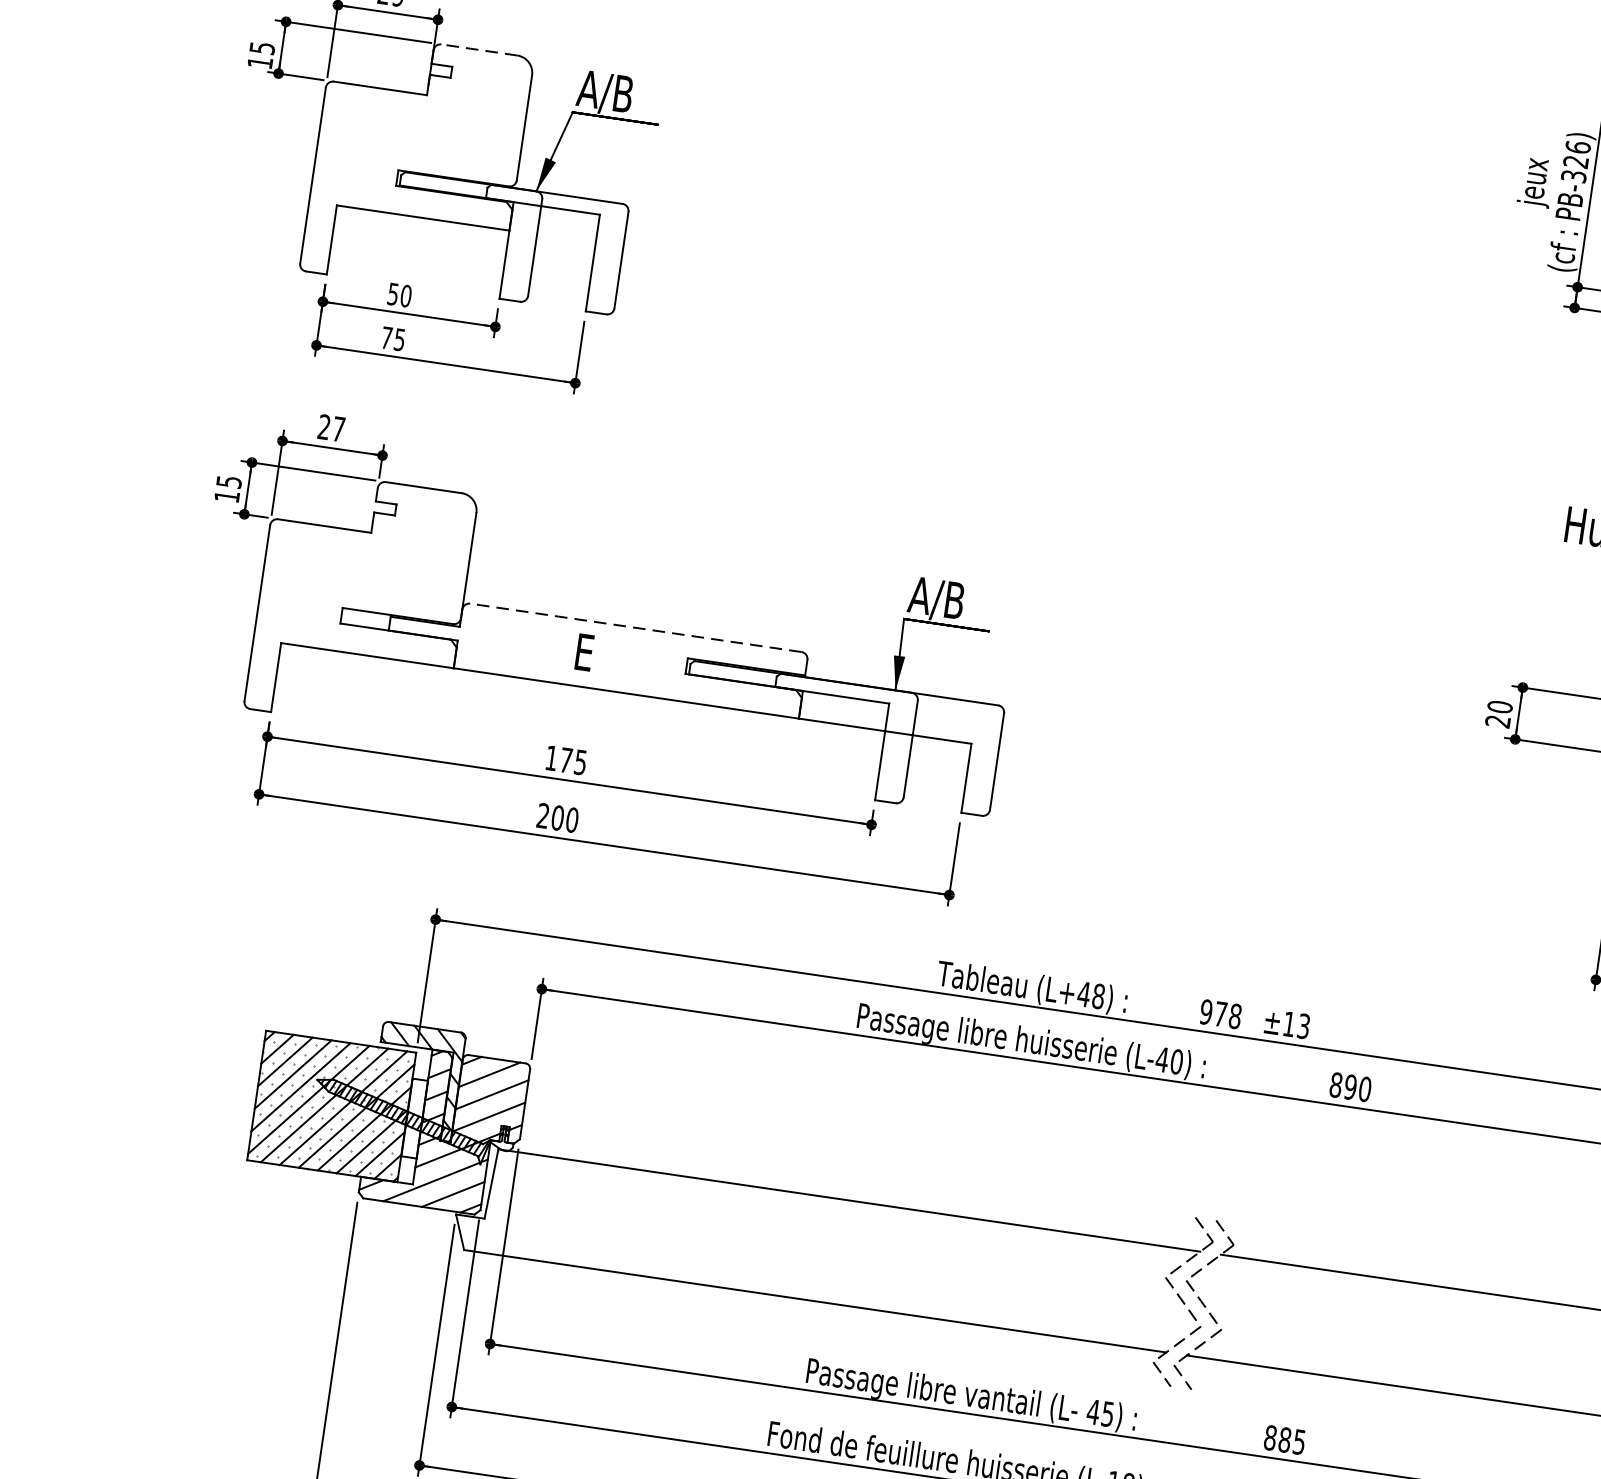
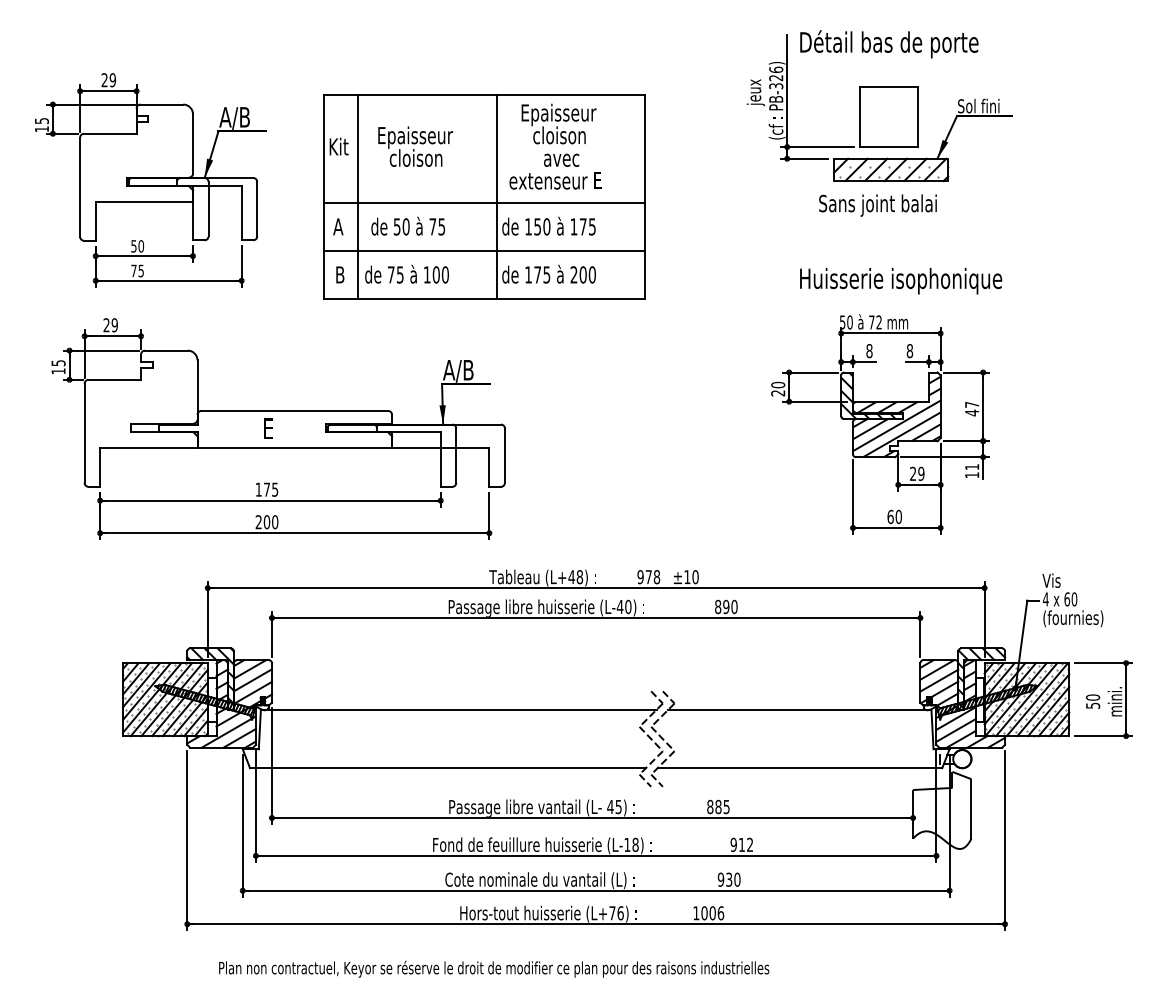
line: (478, 49) -> (161, 104), dashed -> solid
part: (1027, 296) -> (484, 196), added
text: (338, 429) -> (114, 325), 27 -> 29
line: (635, 626) -> (294, 410), dashed -> solid
text: (1303, 1026) -> (695, 577), ±13 -> ±10

